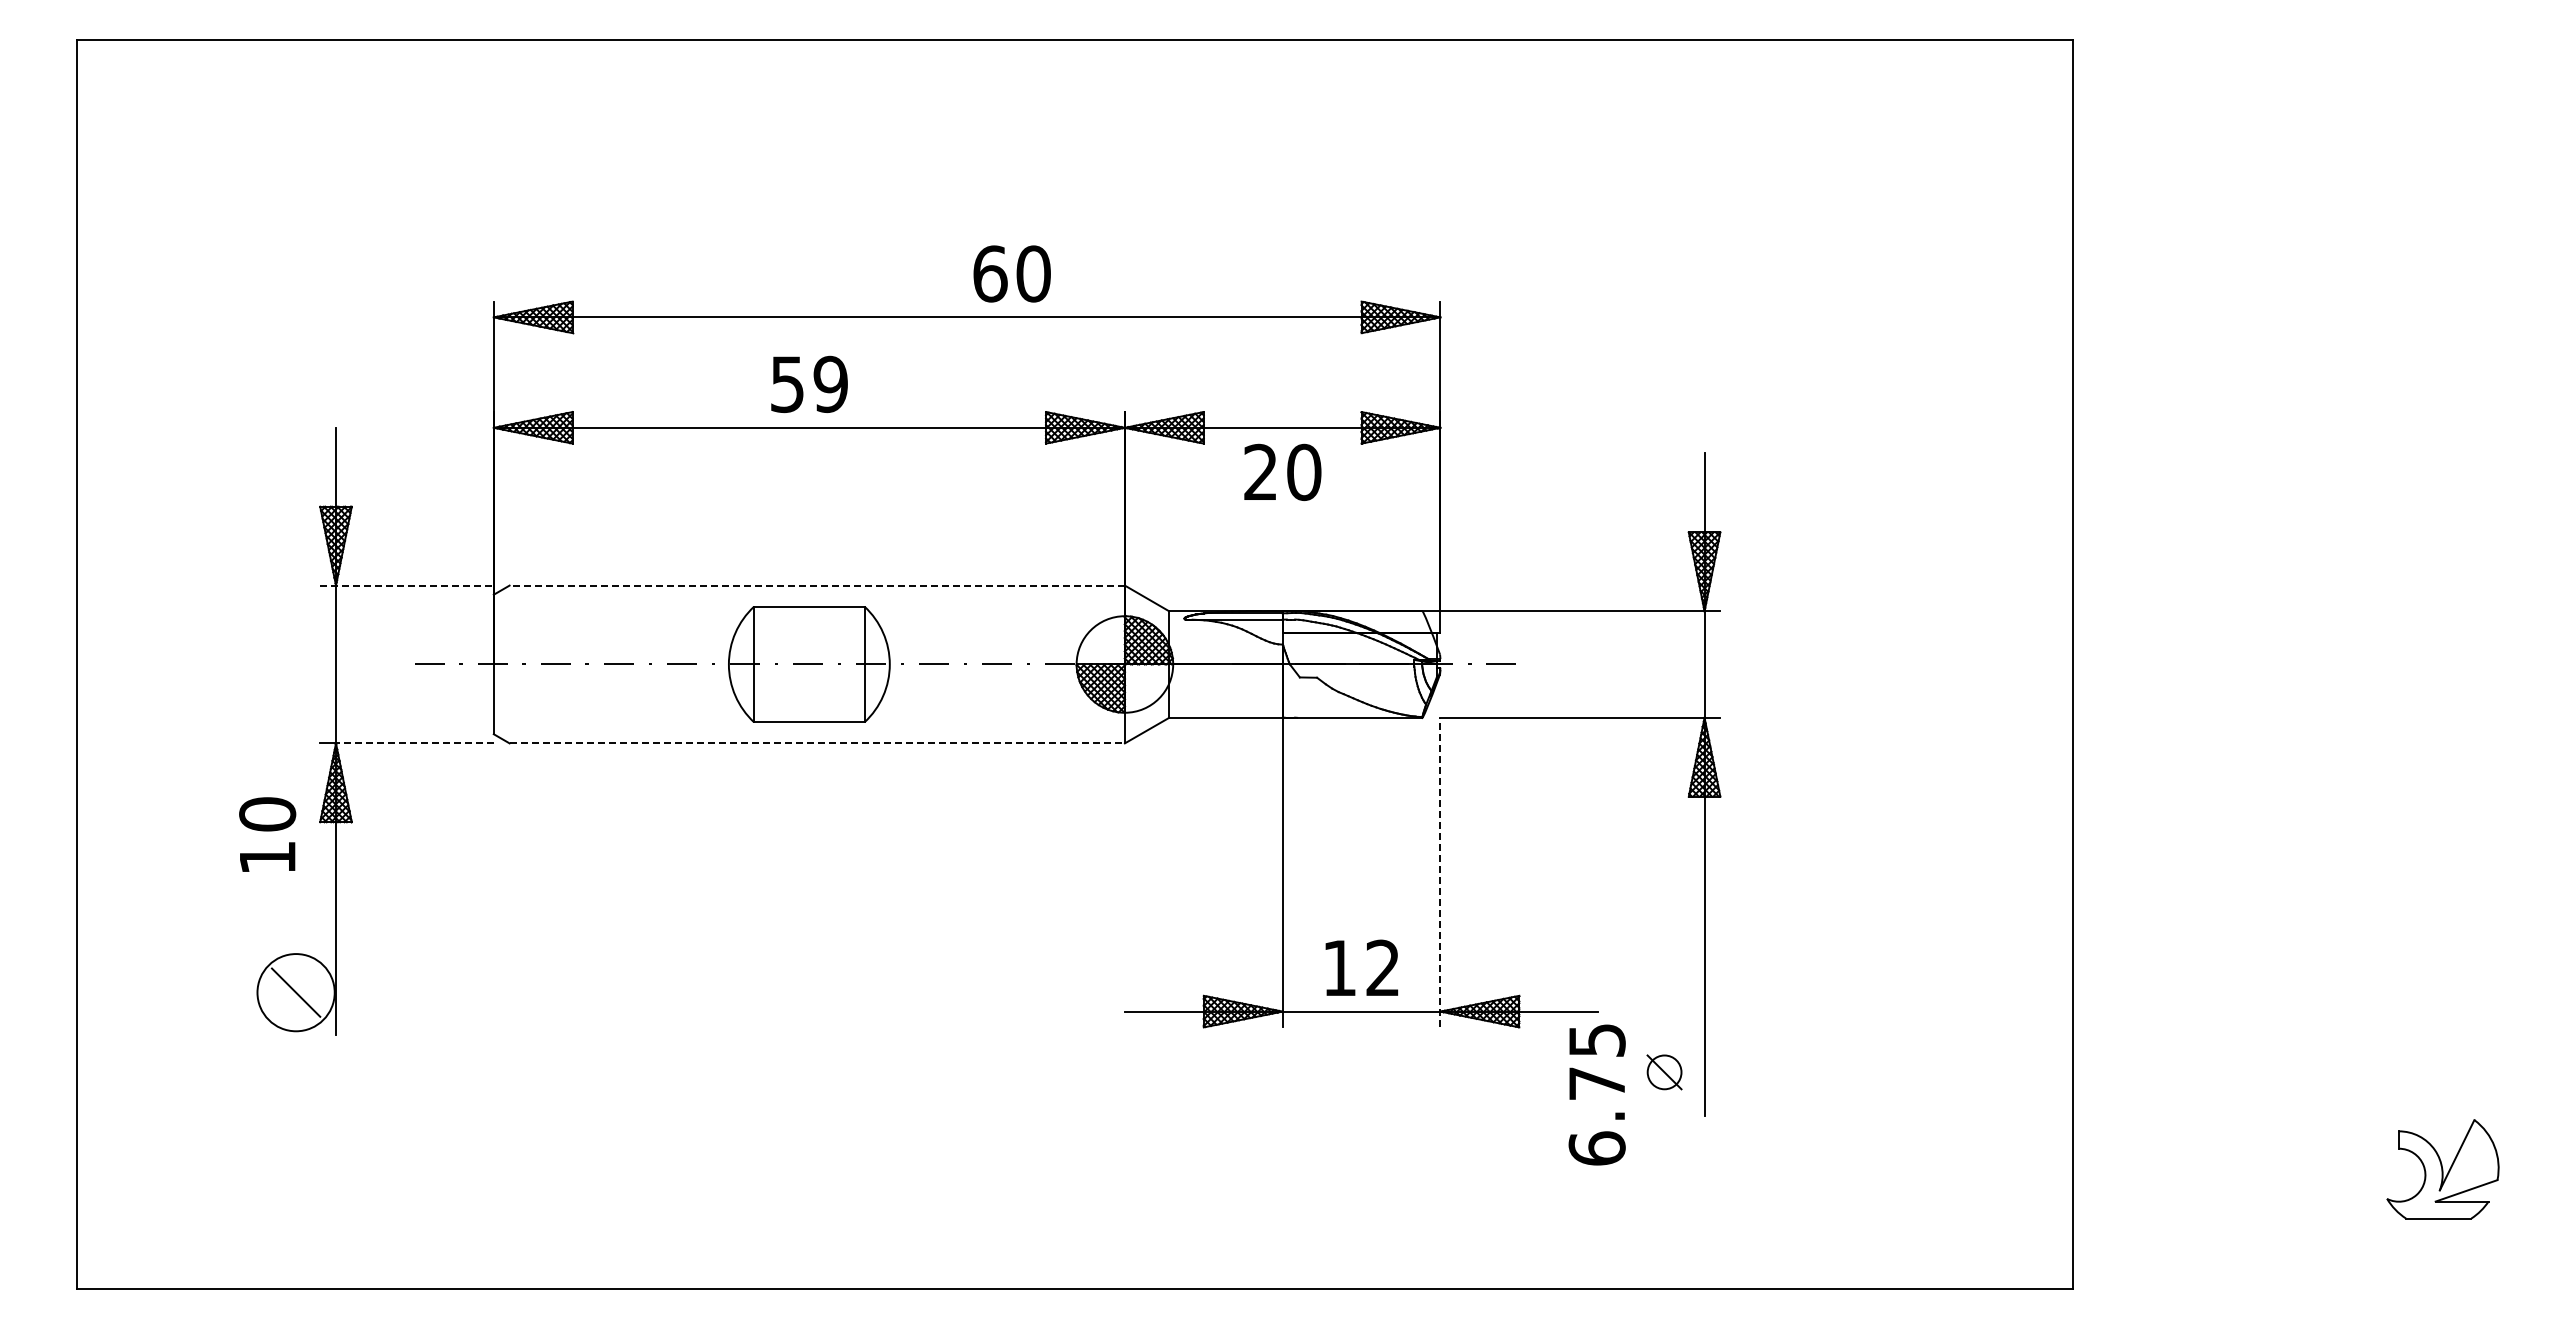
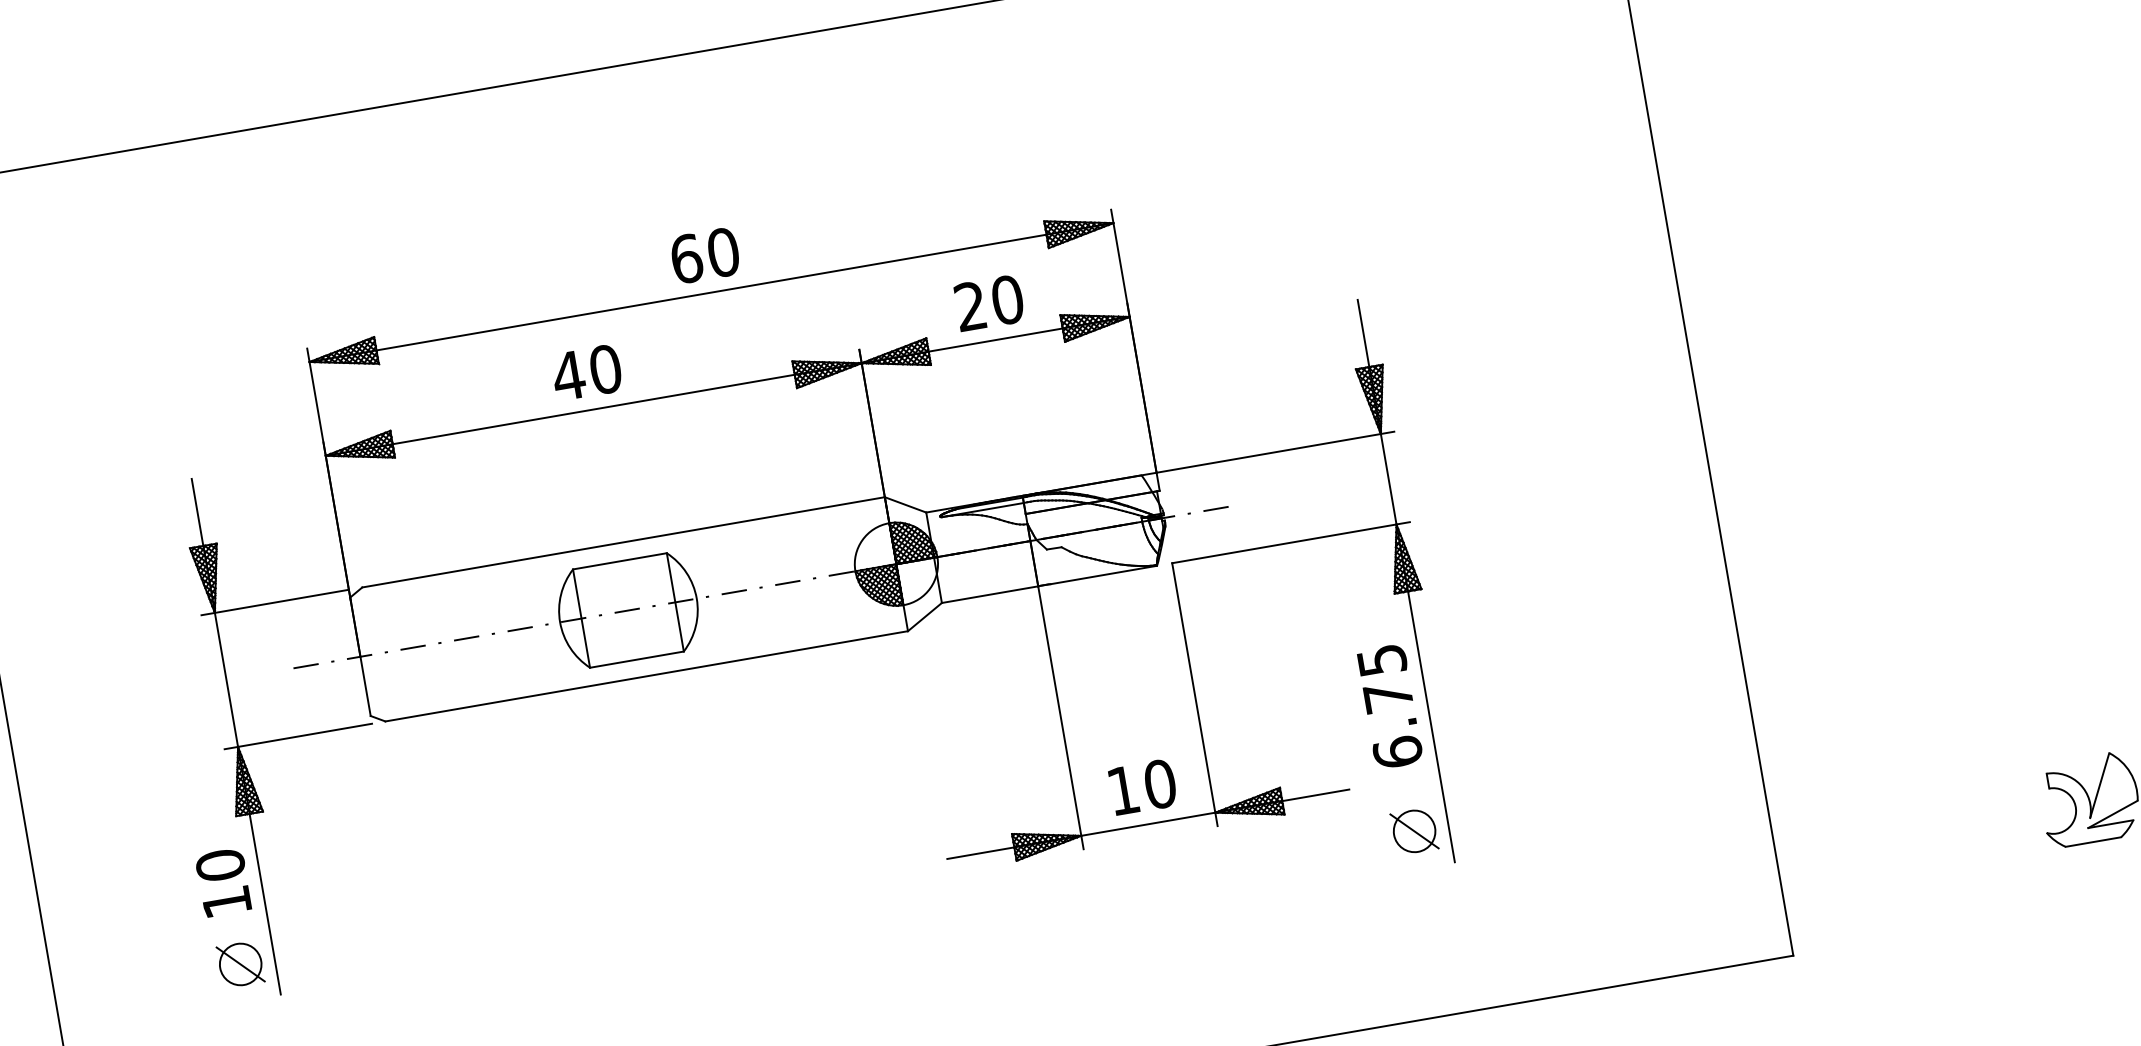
text: (1011, 273) -> (704, 255), moved
text: (808, 384) -> (586, 372), 59 -> 40
text: (1282, 471) -> (989, 302), moved
line: (407, 585) -> (275, 602), dashed -> solid
line: (817, 585) -> (623, 542), dashed -> solid
line: (414, 743) -> (304, 735), dashed -> solid
line: (817, 743) -> (646, 676), dashed -> solid
text: (267, 834) -> (223, 882), moved
line: (1440, 872) -> (1194, 694), dashed -> solid
text: (1383, 967) -> (1160, 783), 12 -> 10
circle: (295, 992) -> (240, 964), size x0.62
part: (1664, 1072) -> (1414, 831), size x1.43
text: (1596, 1094) -> (1389, 706), moved

